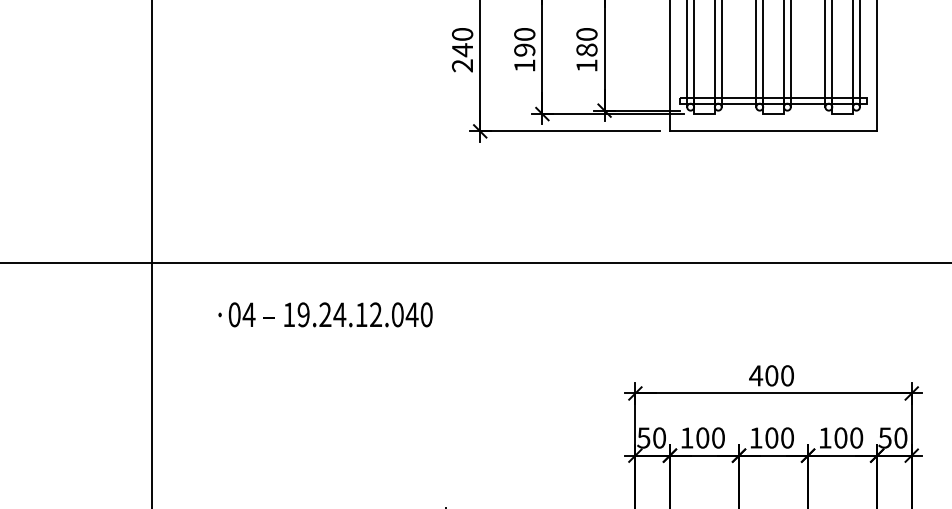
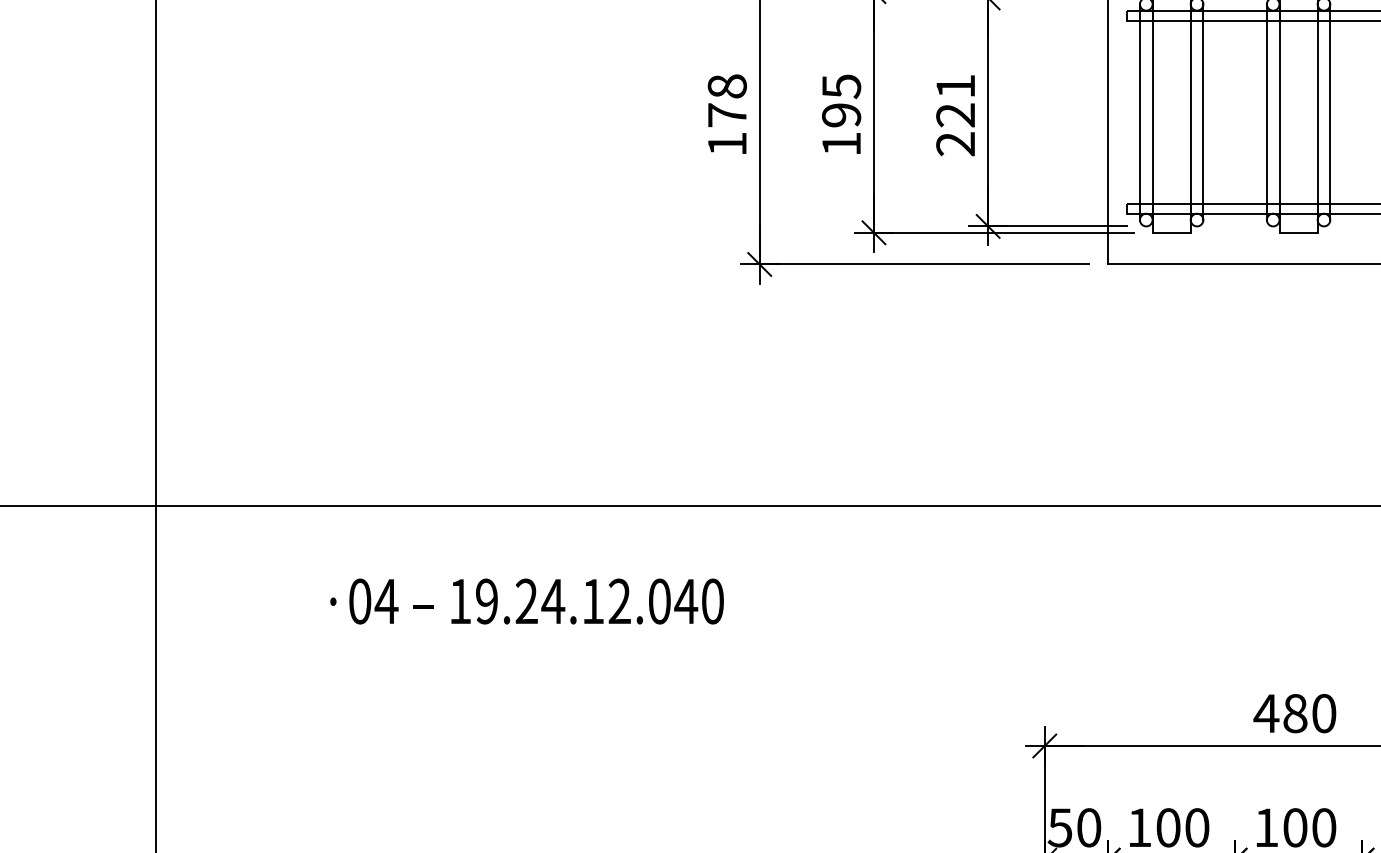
text: (524, 34) -> (841, 86), 190 -> 195
text: (461, 49) -> (725, 114), 240 -> 178
text: (586, 50) -> (954, 115), 180 -> 221
text: (325, 314) -> (526, 600), moved
text: (771, 375) -> (1294, 712), 400 -> 480

